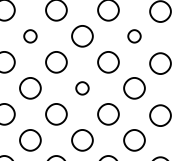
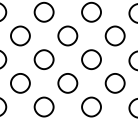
part: (30, 36) -> (20, 36), size x1.67
part: (134, 36) -> (115, 36), size x1.67
part: (82, 88) -> (67, 83), size x1.67

